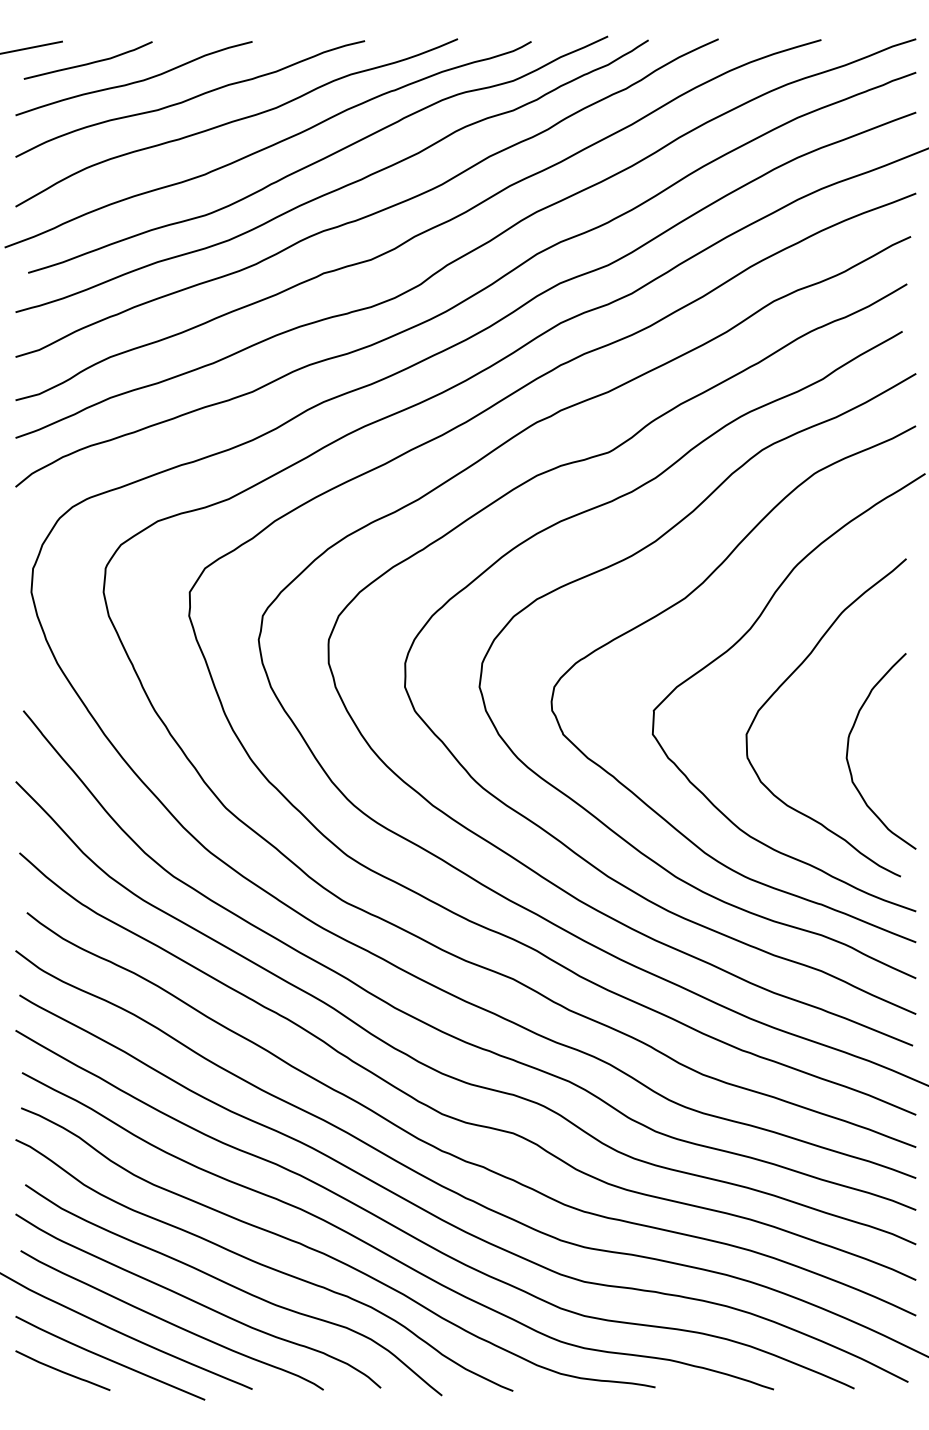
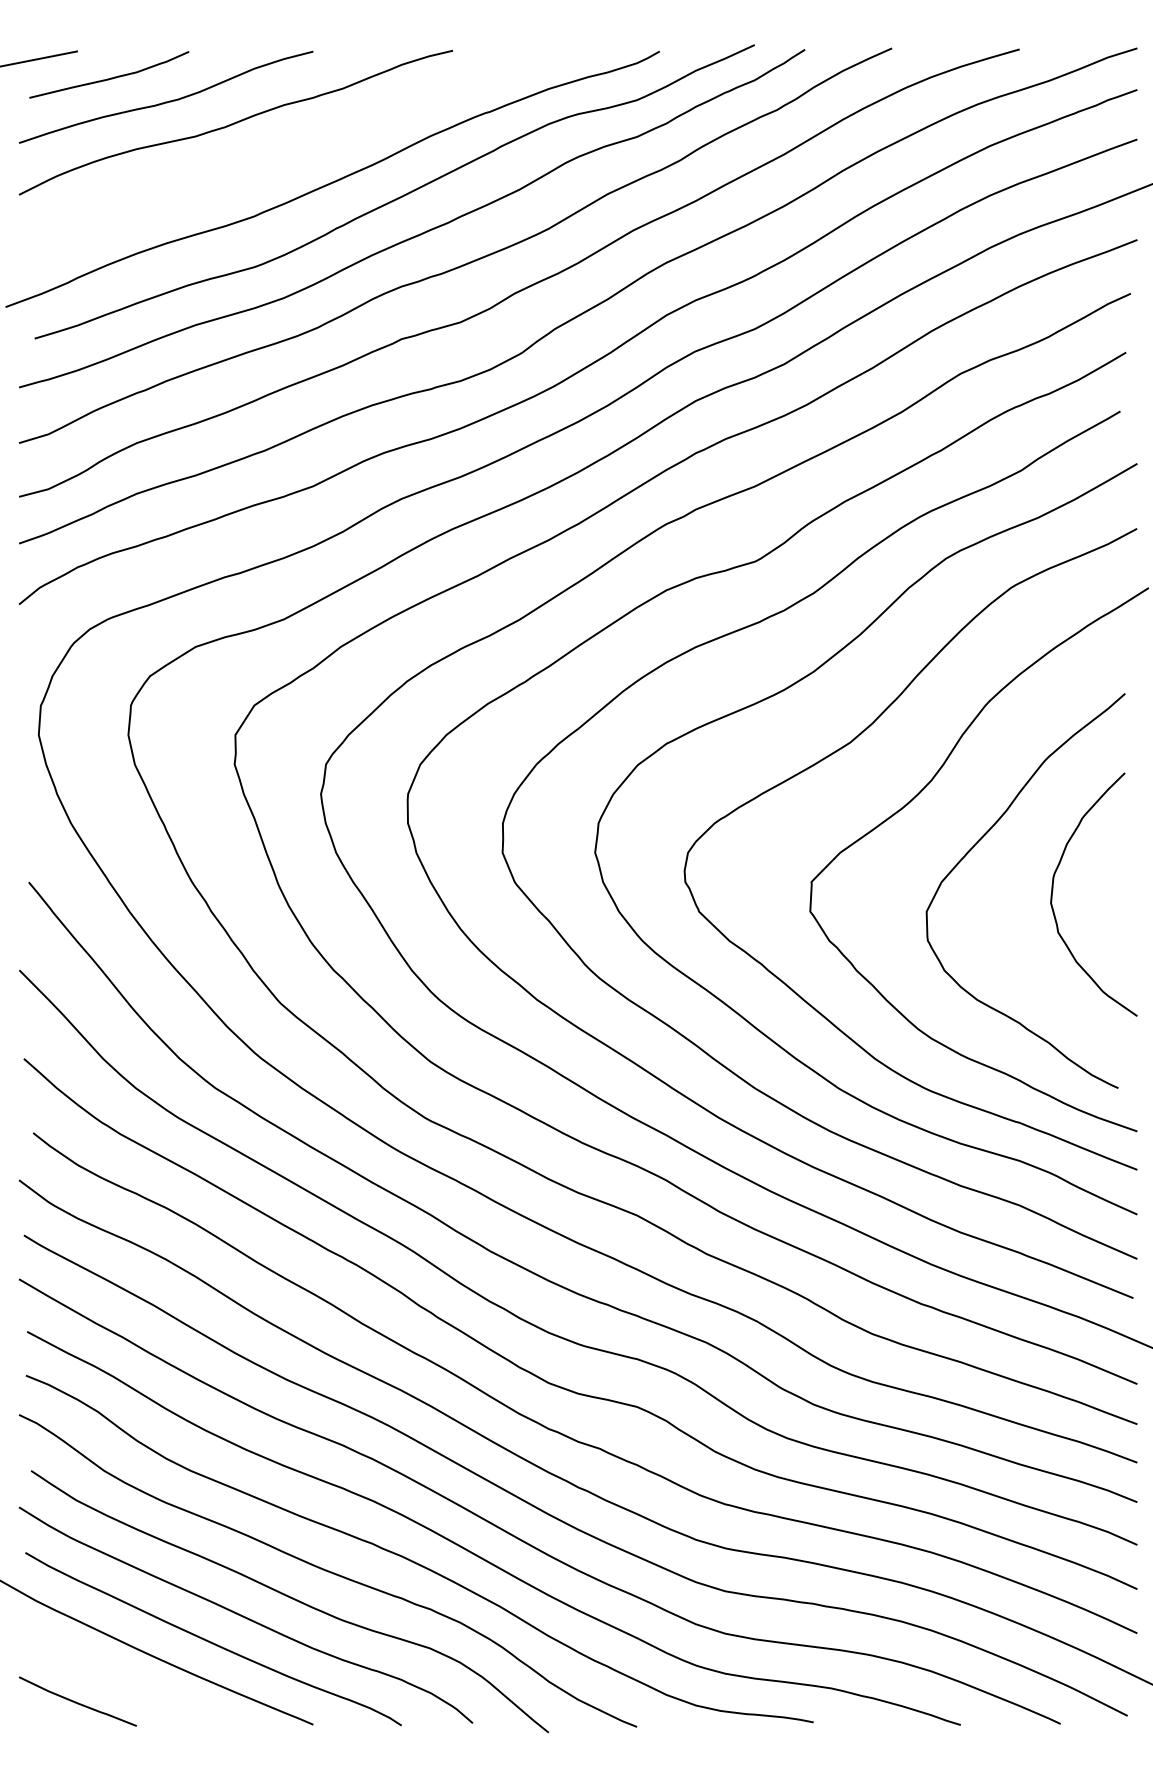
curve: (236, 121) -> (293, 150), removed
curve: (848, 748) -> (1053, 890), moved
curve: (110, 1359) -> (136, 1687), removed

